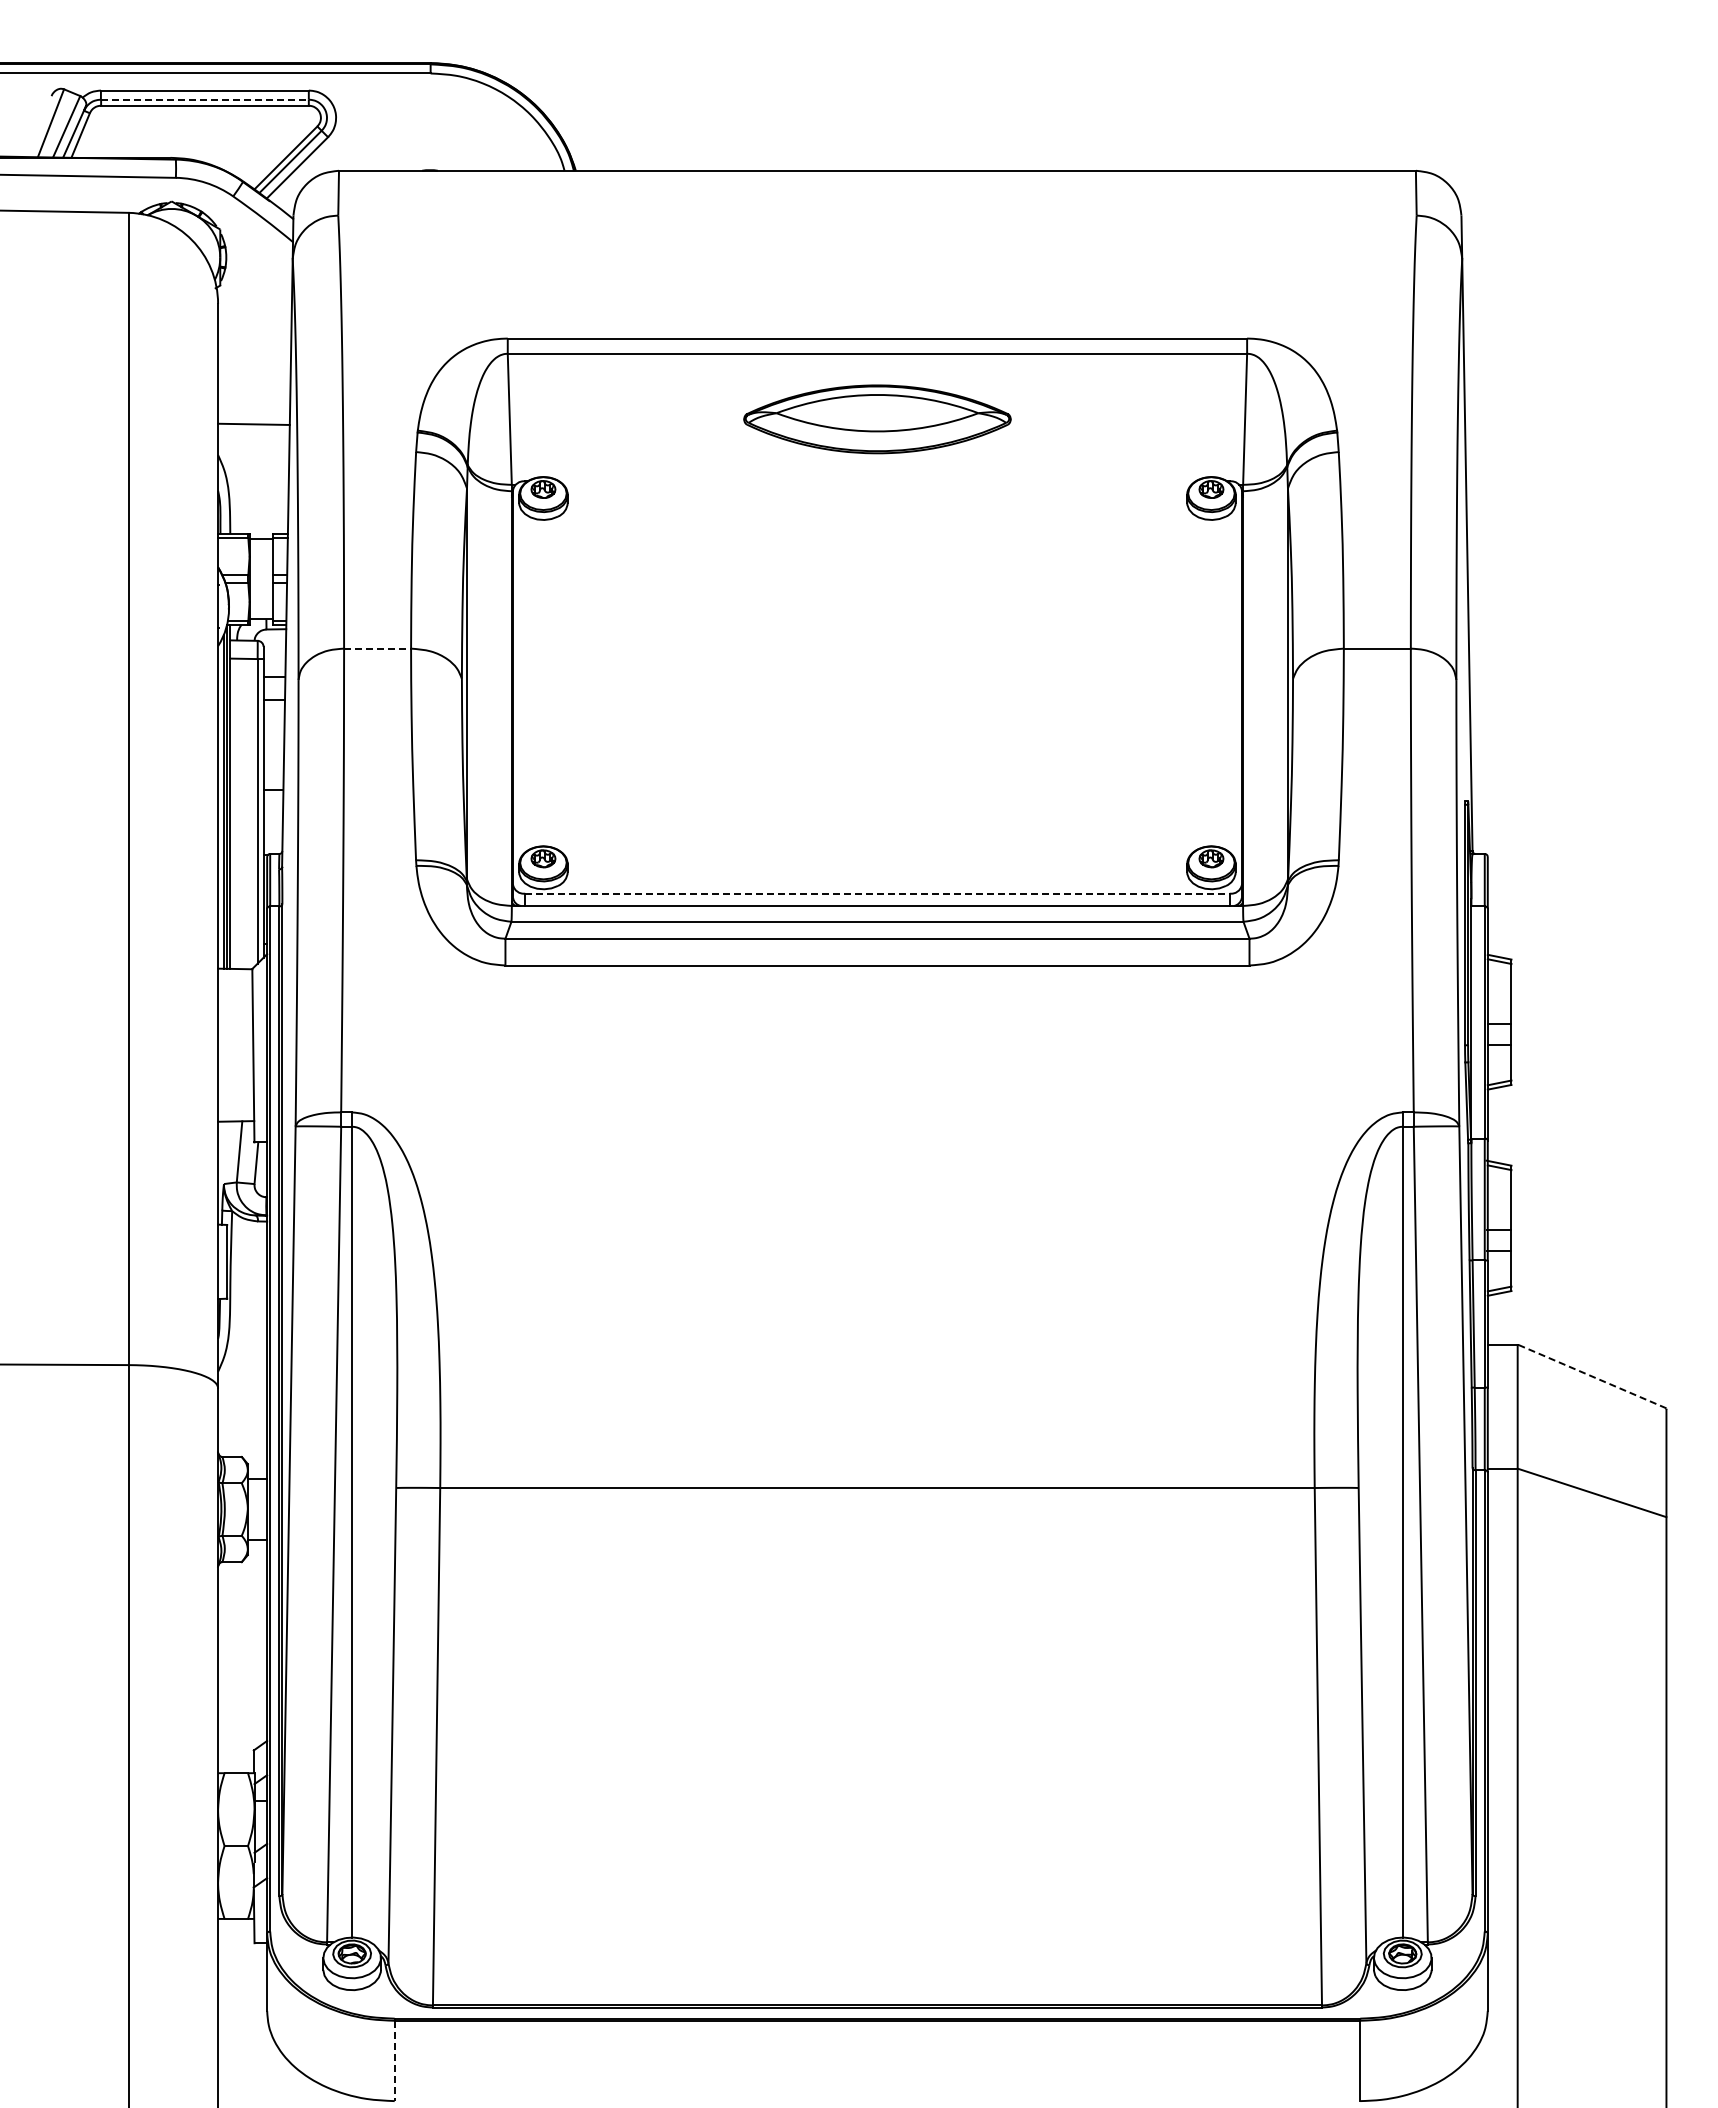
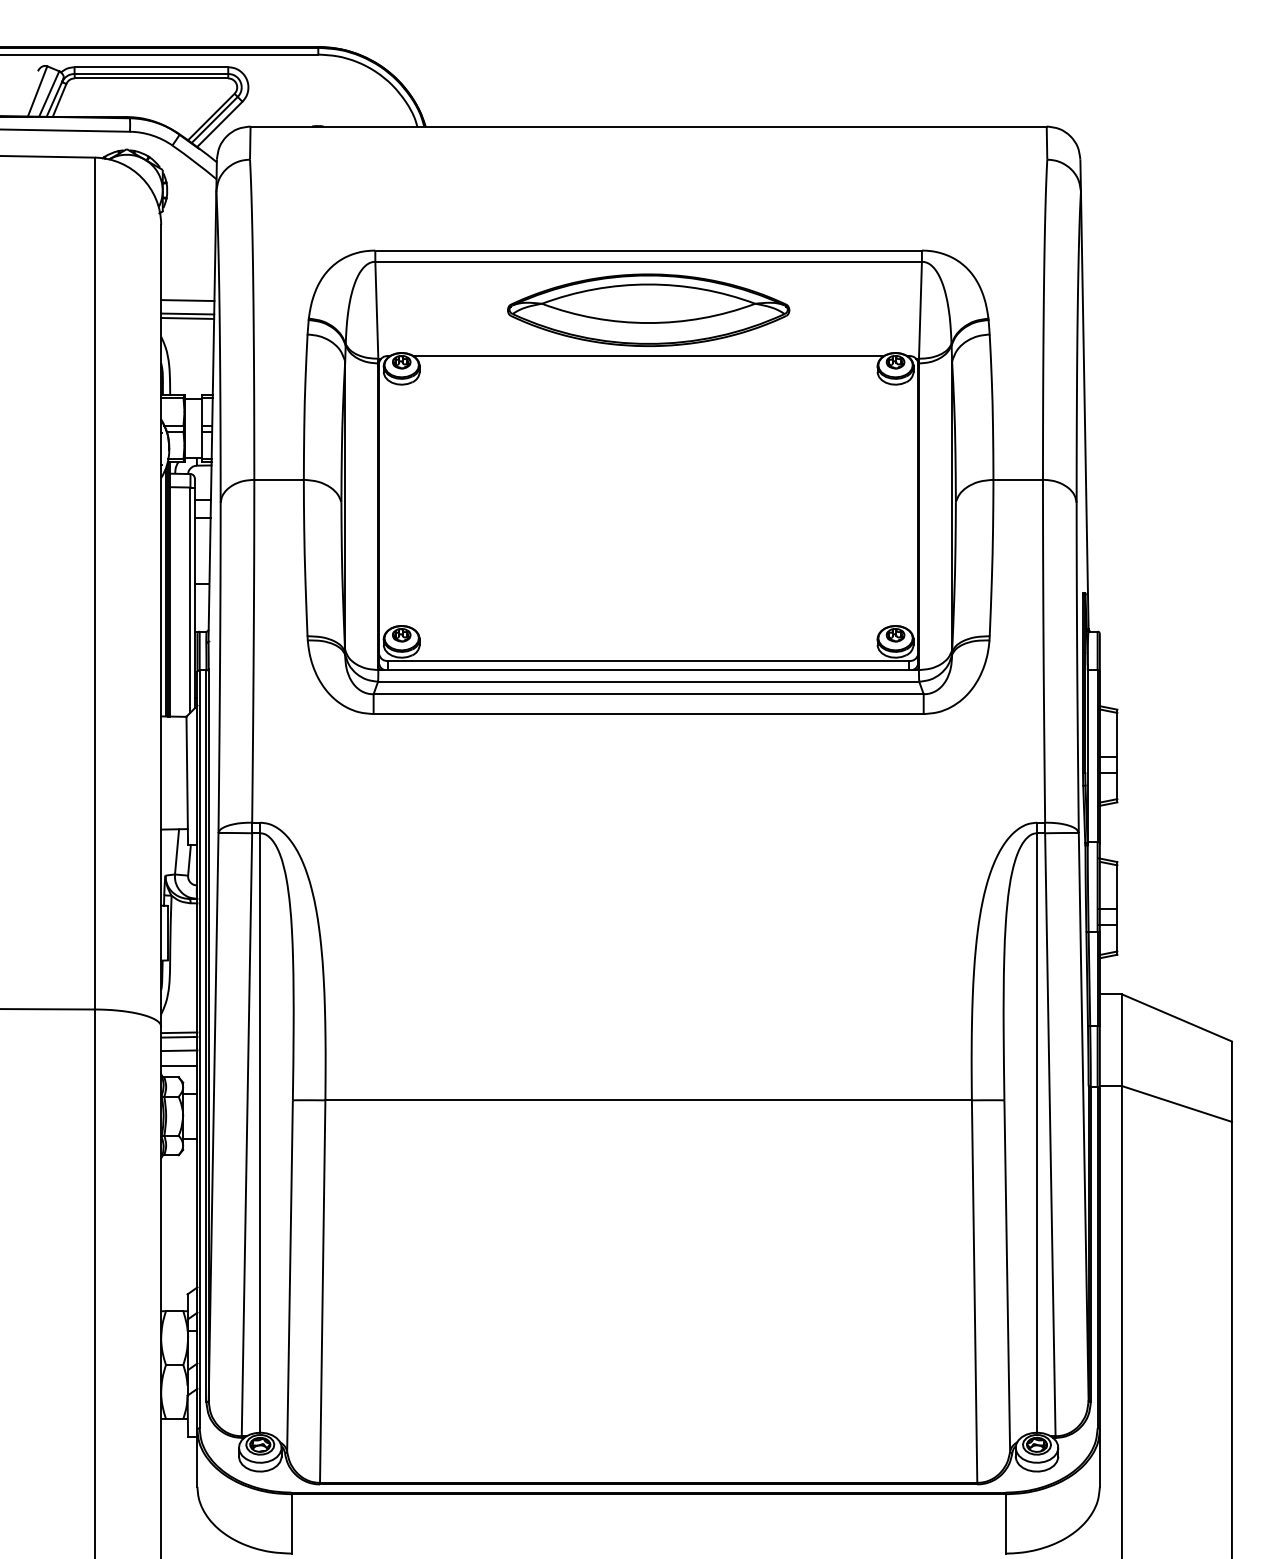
line: (204, 99) -> (151, 73), dashed -> solid
line: (254, 405) -> (188, 300), added
part: (877, 419) -> (648, 310), size x1.43
line: (253, 430) -> (187, 318), added
line: (877, 481) -> (648, 356), added
line: (378, 648) -> (279, 479), dashed -> solid
line: (877, 893) -> (648, 660), dashed -> solid
line: (1592, 1376) -> (1177, 1017), dashed -> solid
line: (242, 1396) -> (179, 1032), added
line: (242, 1402) -> (179, 1037), added
line: (242, 1420) -> (179, 1050), added
line: (242, 1441) -> (179, 1065), added
line: (394, 2061) -> (291, 1524), dashed -> solid

